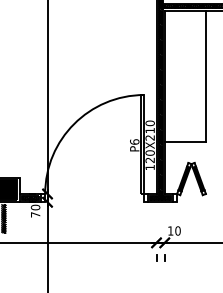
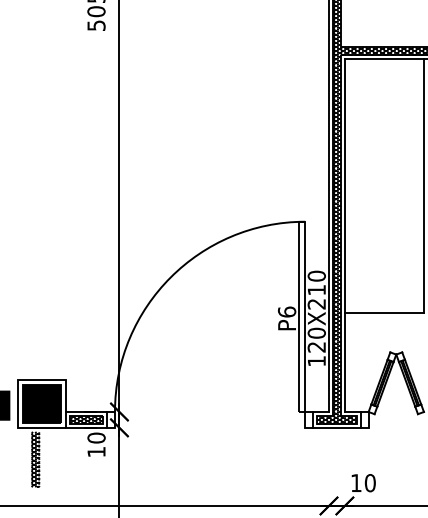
text: (35, 214) -> (96, 451), 70 -> 10

